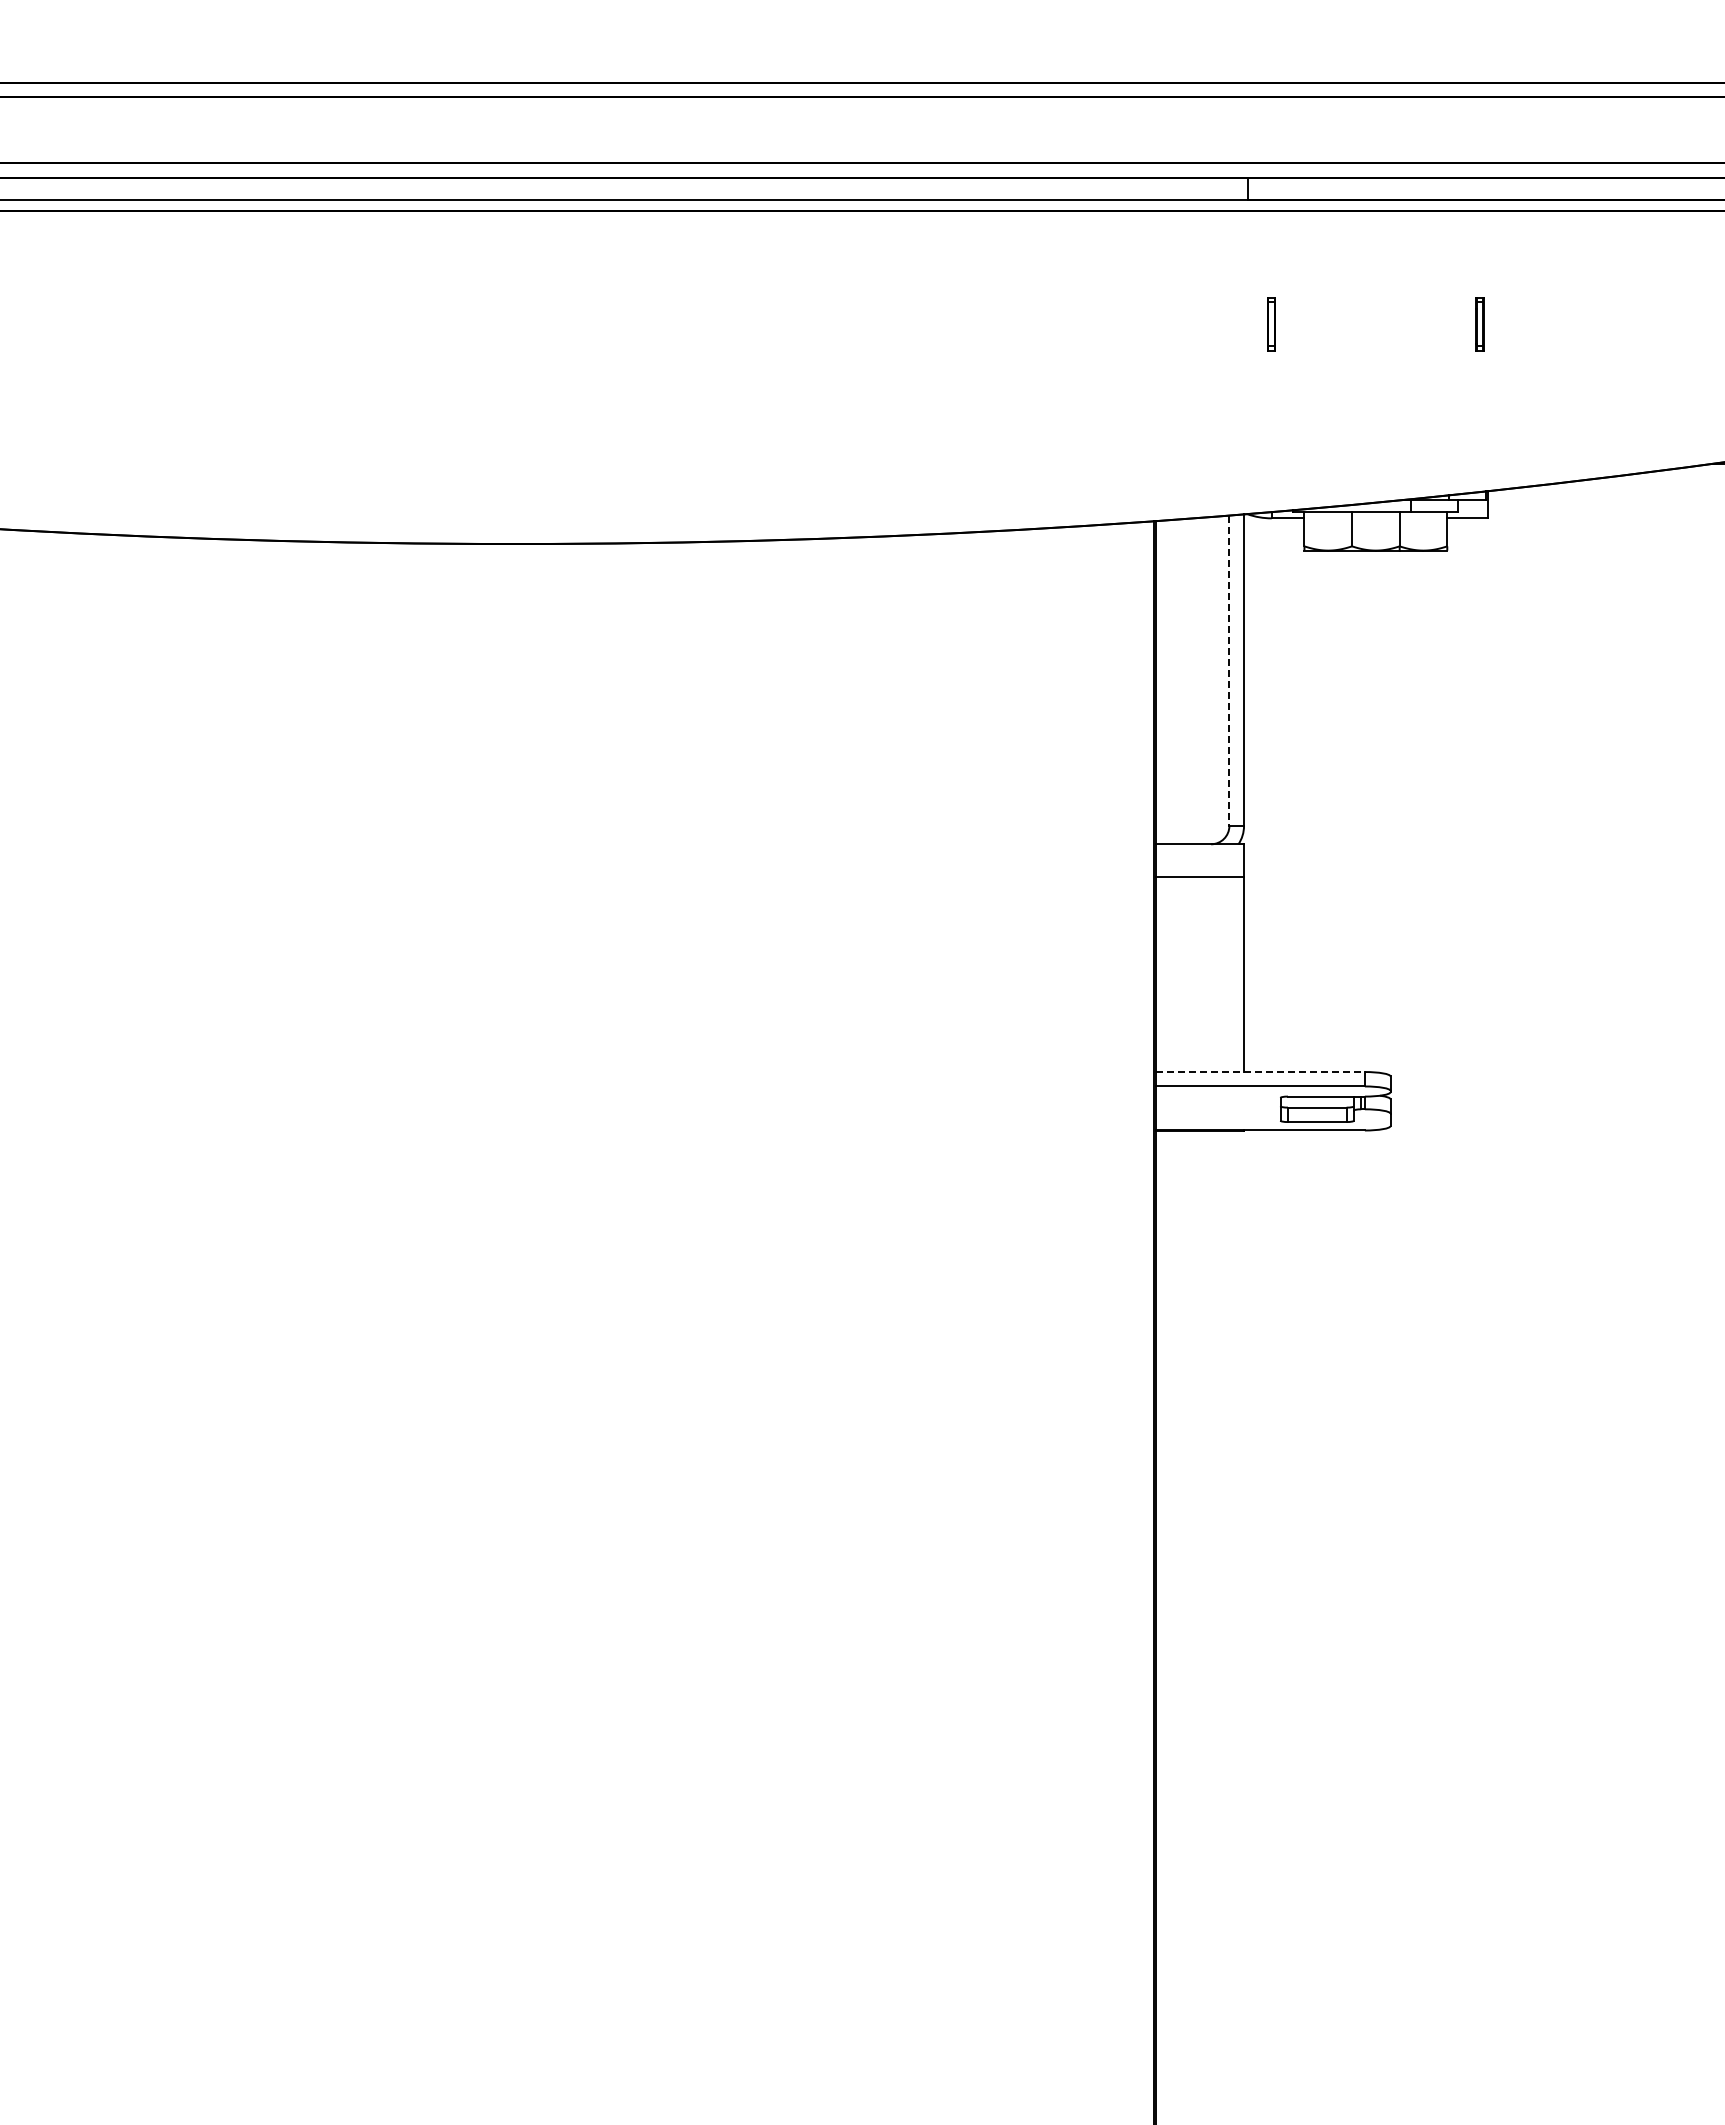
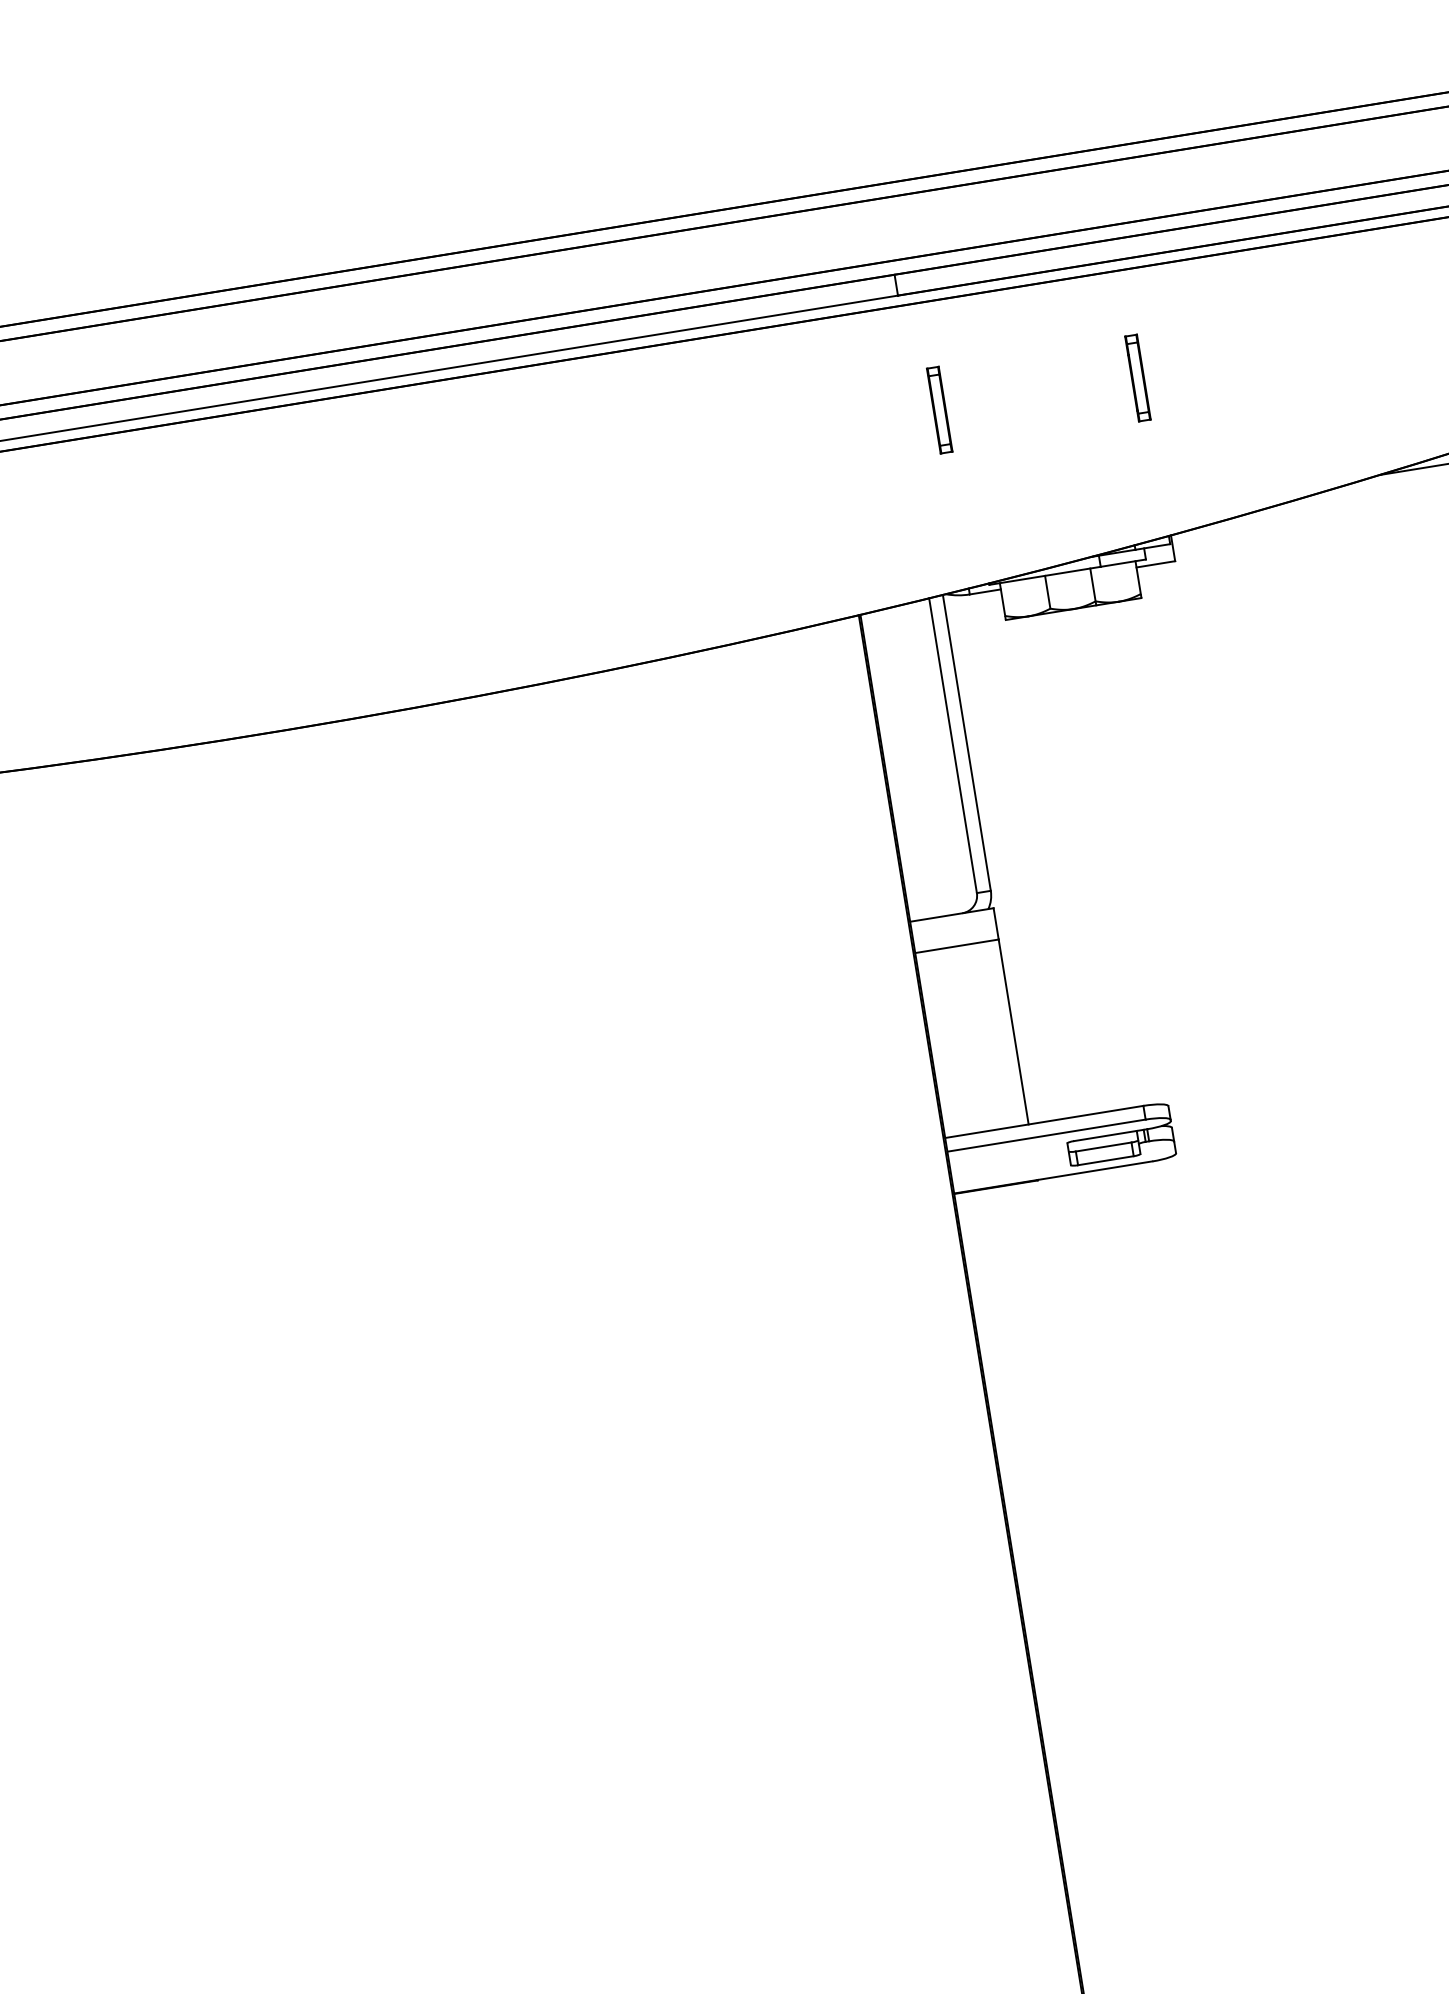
part: (1271, 324) -> (939, 410), size x1.67
part: (1479, 324) -> (1137, 378), size x1.67
line: (1229, 671) -> (953, 746), dashed -> solid
line: (1261, 1072) -> (1045, 1122), dashed -> solid

